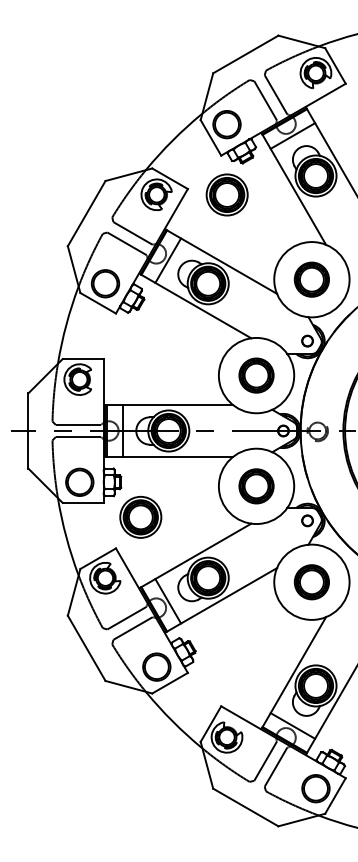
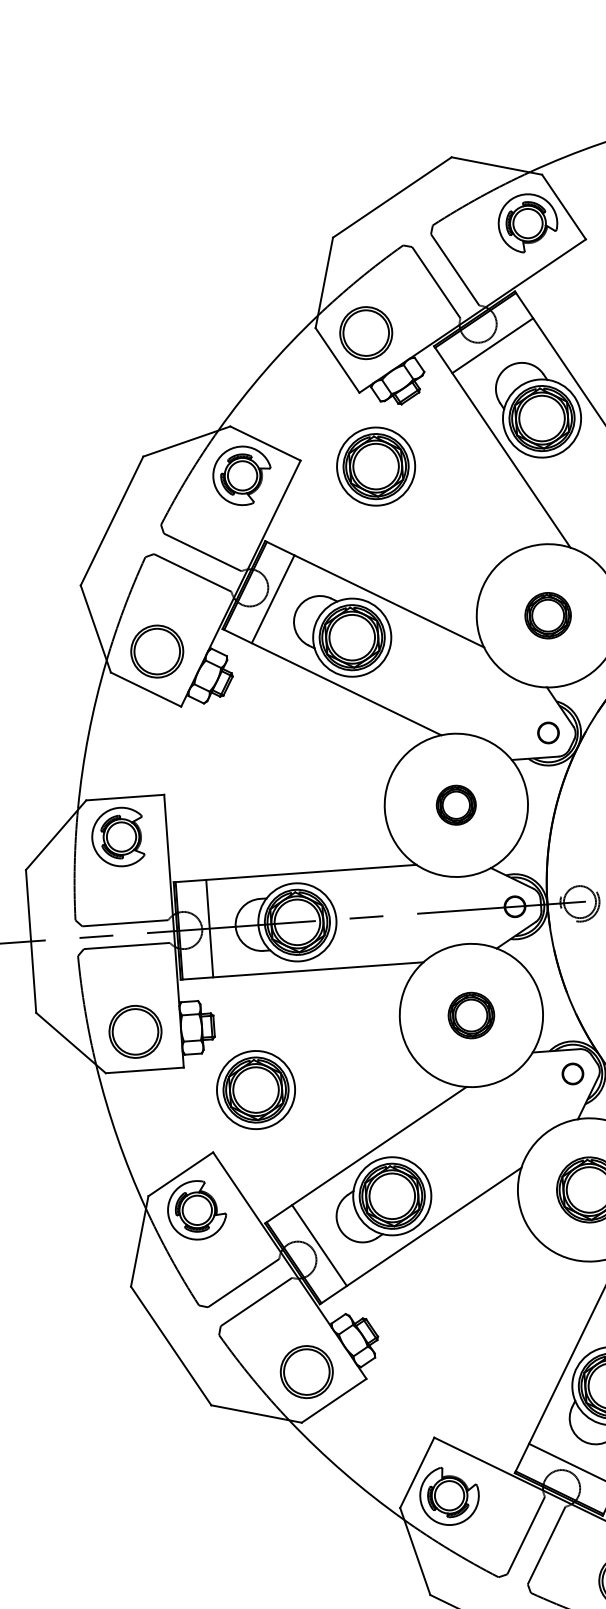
part: (311, 279) -> (547, 615), size x0.7
part: (256, 375) -> (456, 805), size x0.6
part: (256, 486) -> (471, 1015), size x0.7

